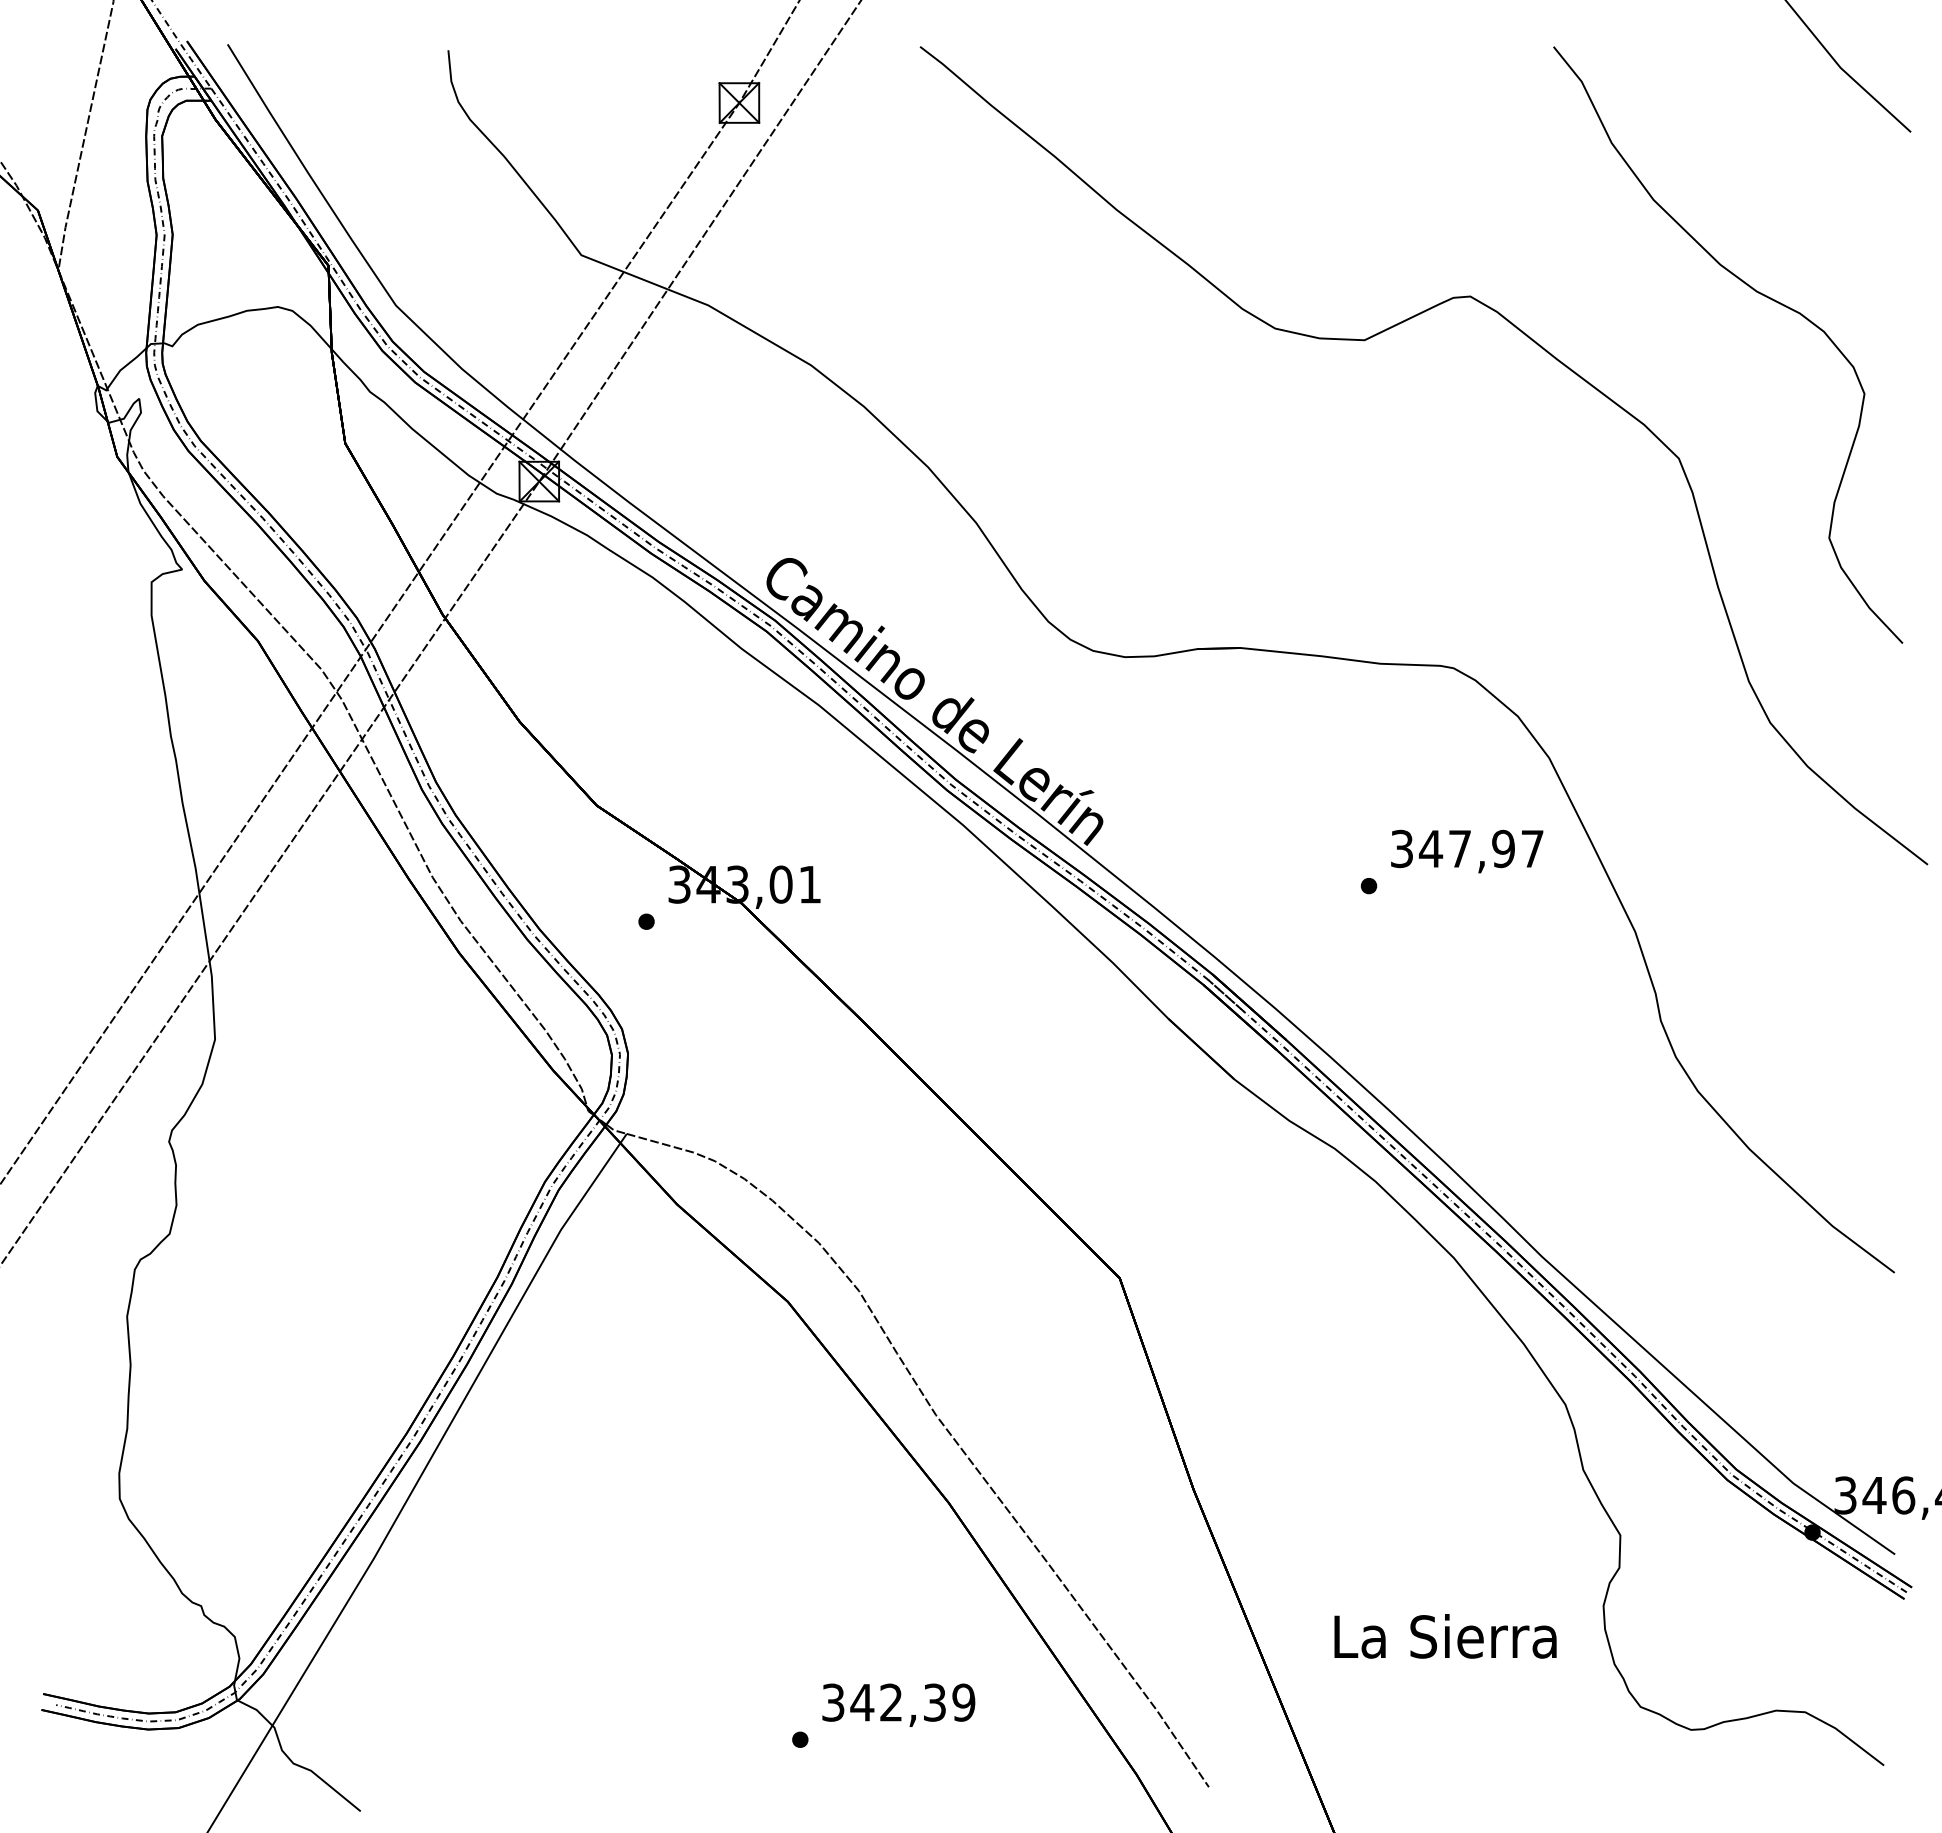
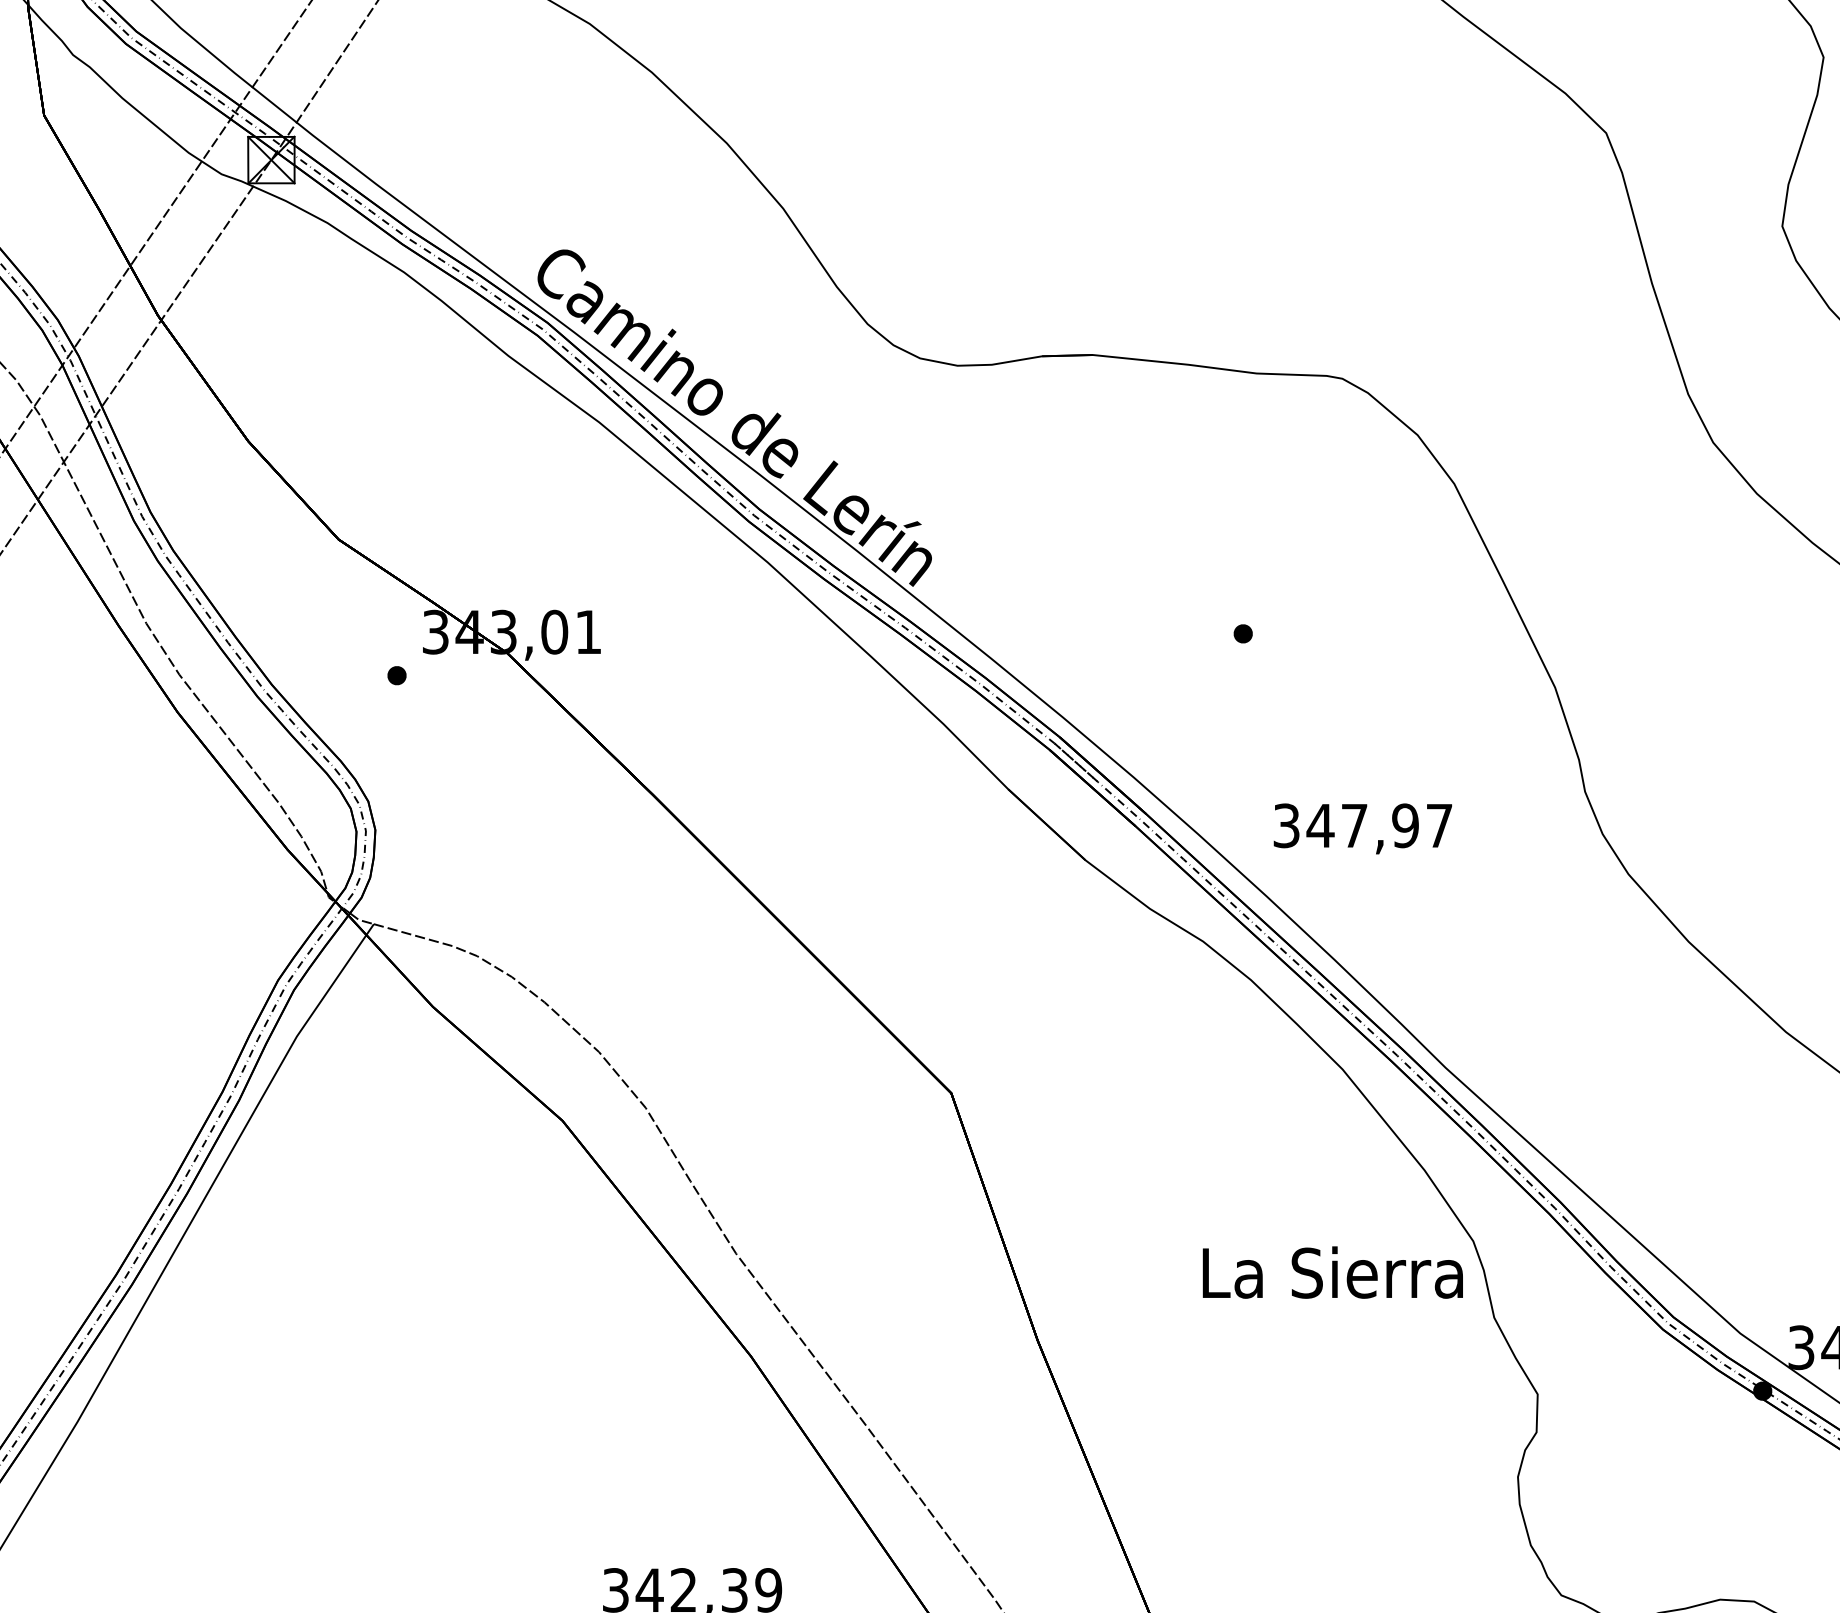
text: (1467, 851) -> (1363, 828), moved
text: (1445, 1636) -> (1332, 1272), moved

